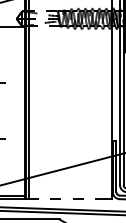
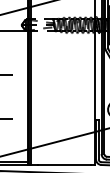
line: (72, 199) -> (64, 165), dashed -> solid

